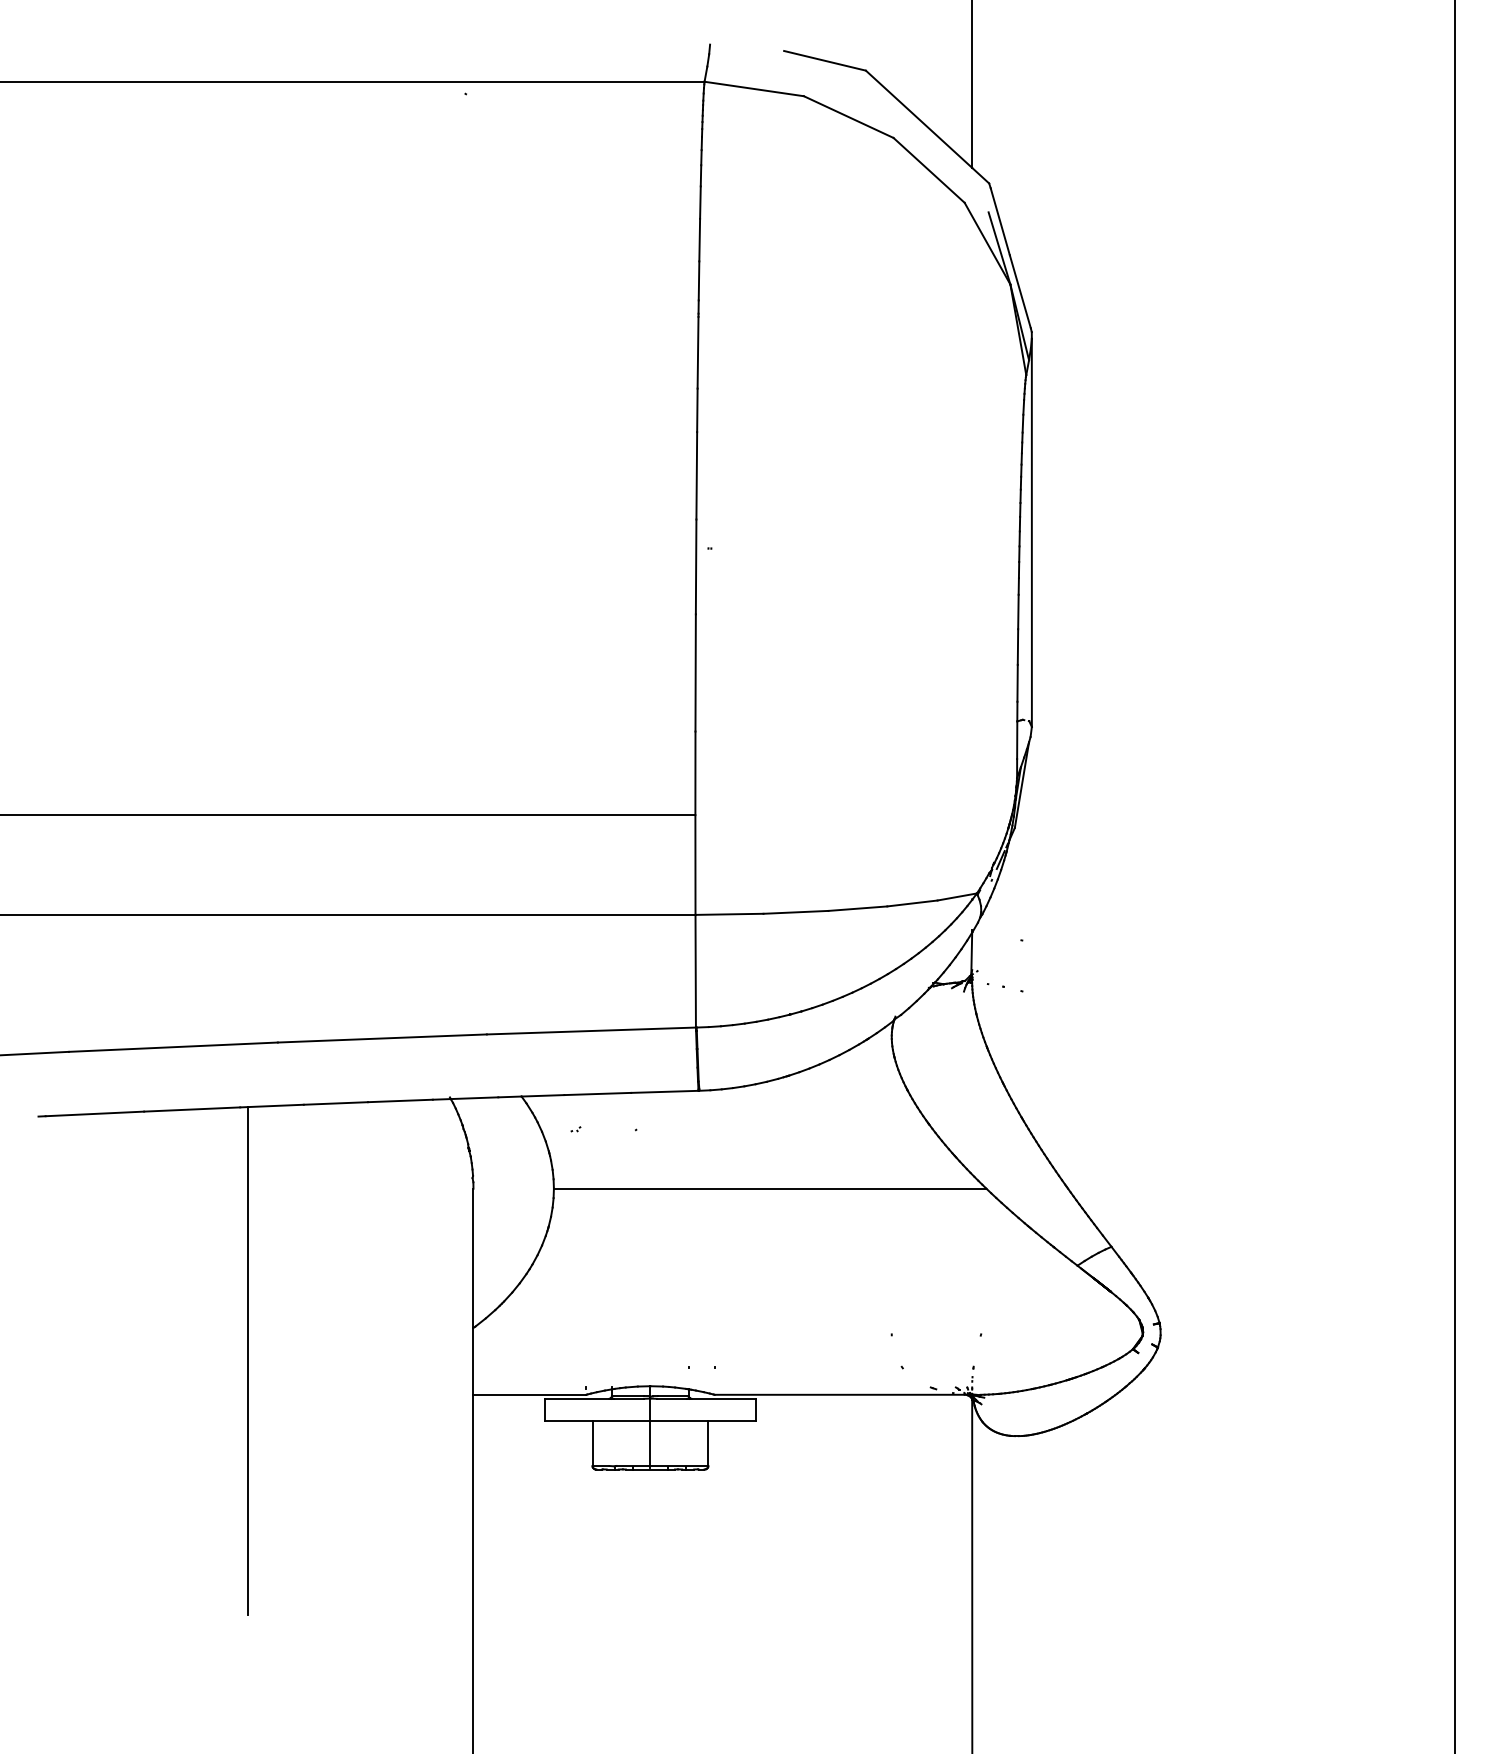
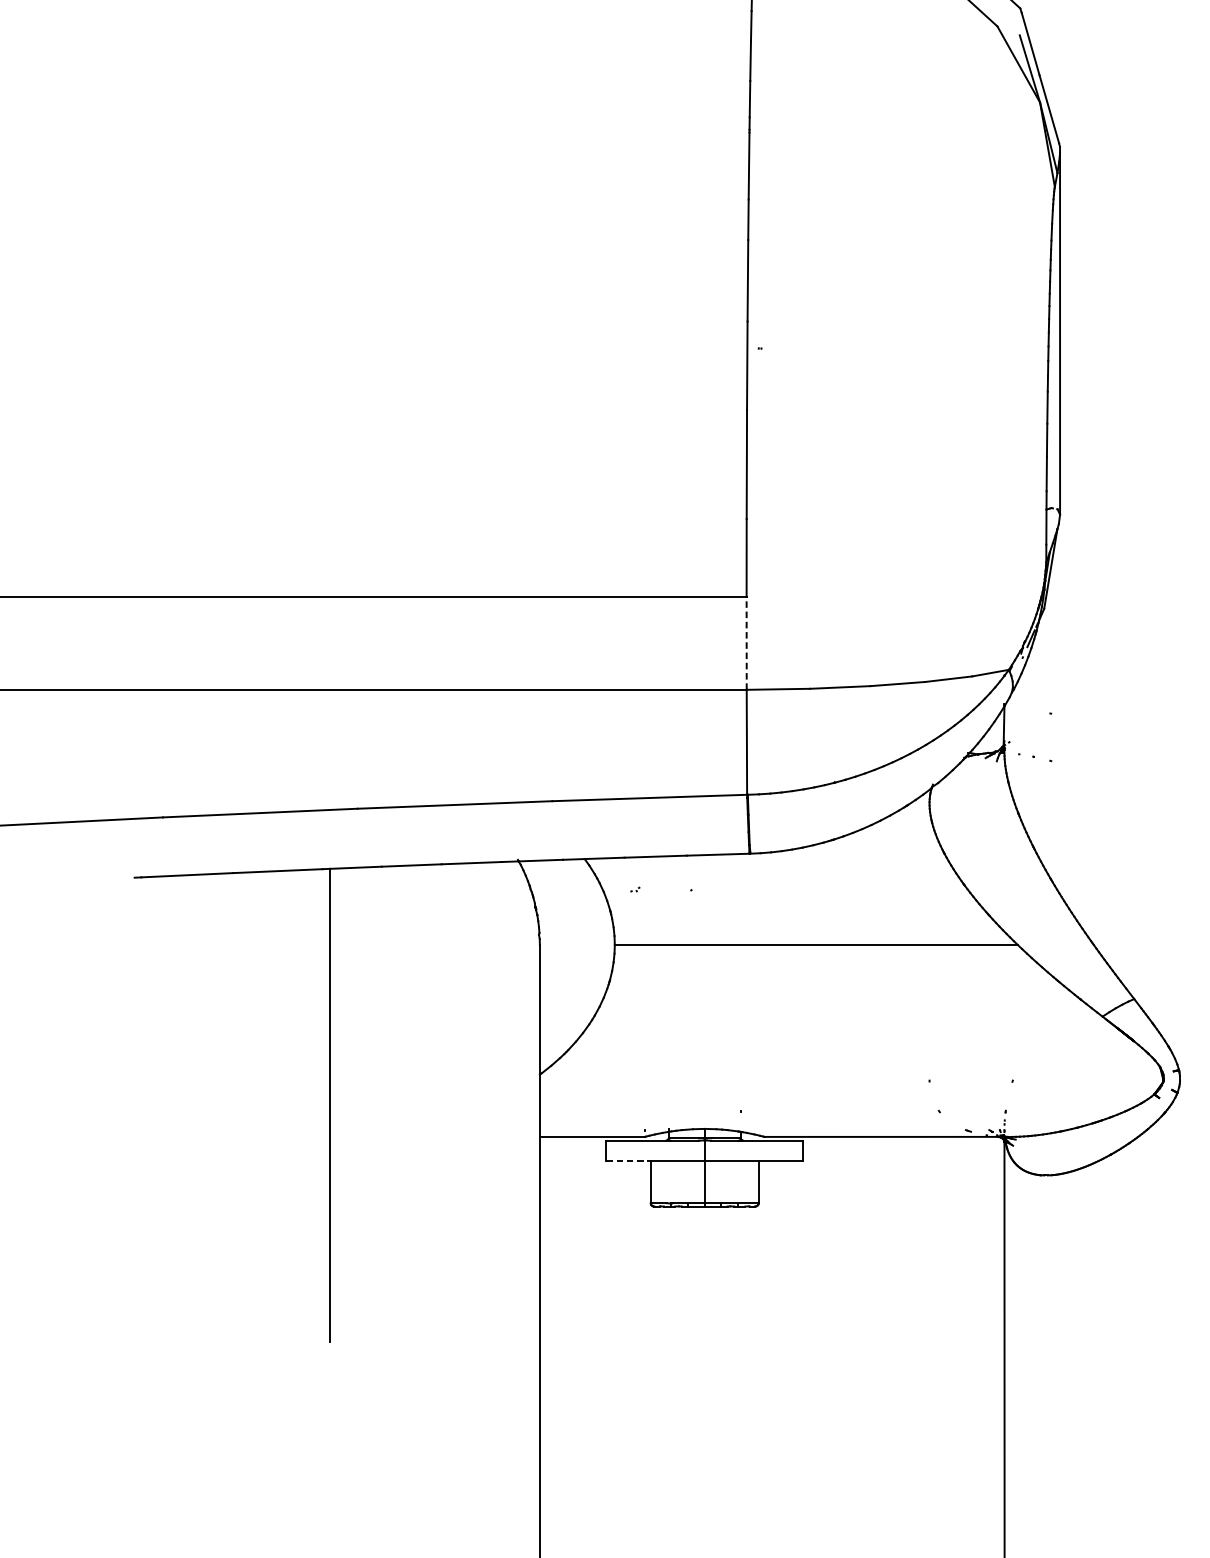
line: (695, 865) -> (746, 643), solid -> dashed
line: (568, 1420) -> (628, 1160), solid -> dashed

